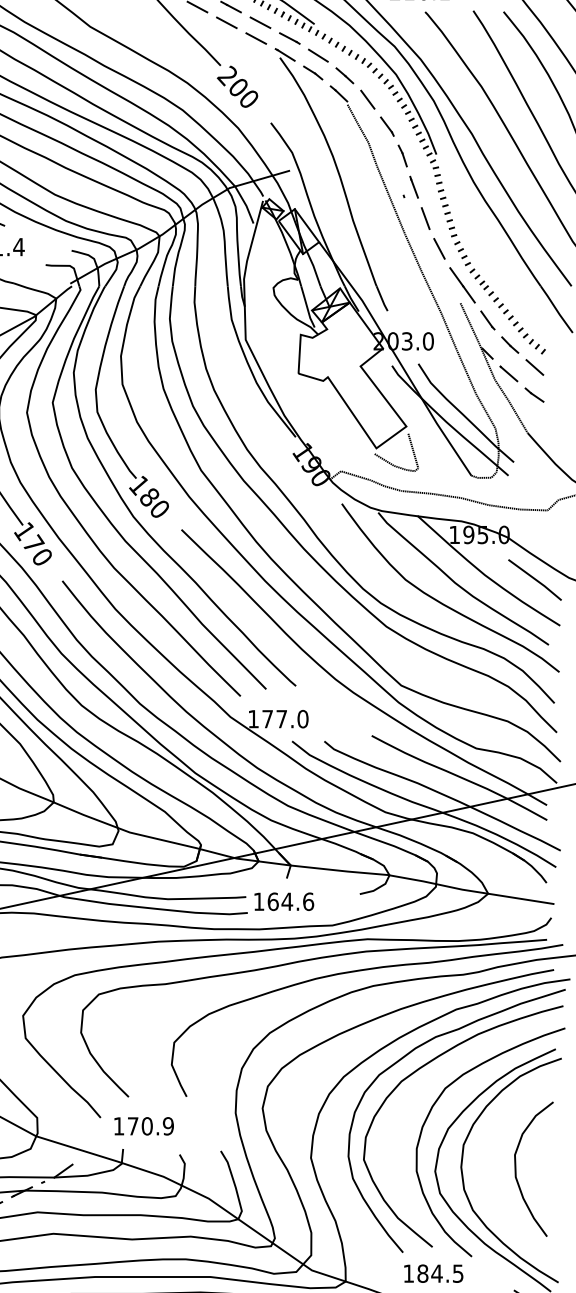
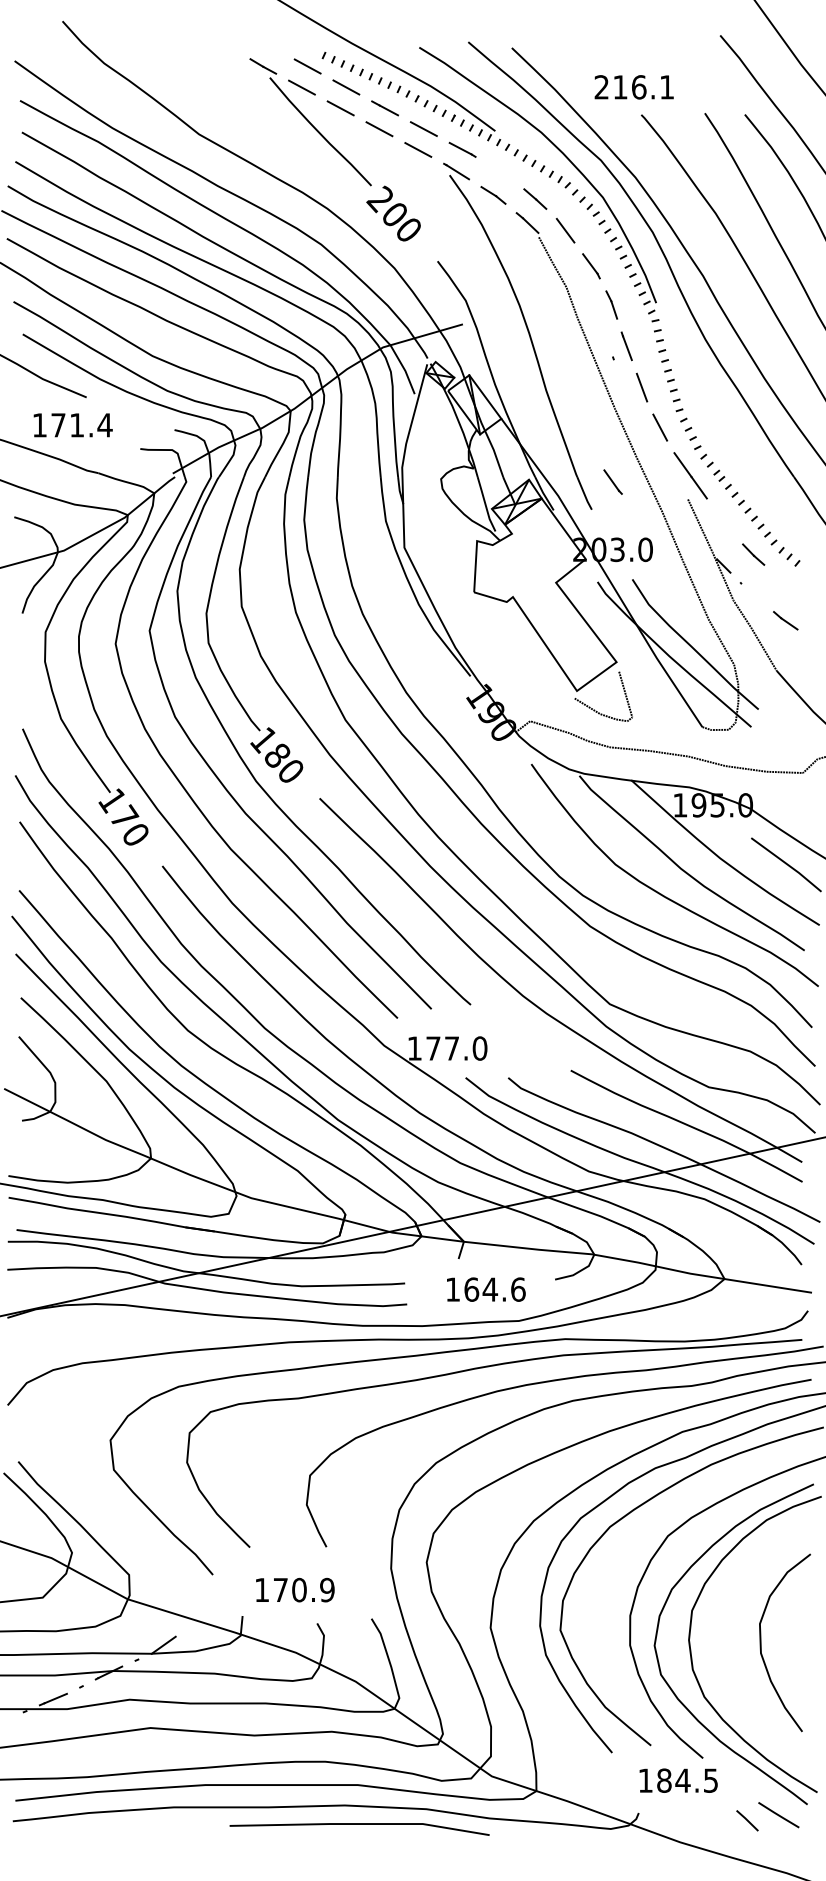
line: (317, 55) -> (499, 172), removed
line: (487, 319) -> (612, 481), moved
line: (535, 366) -> (786, 583), removed
line: (508, 373) -> (751, 592), removed
text: (284, 901) -> (486, 1289), moved
text: (144, 1125) -> (295, 1589), moved
text: (433, 1273) -> (678, 1780), moved

